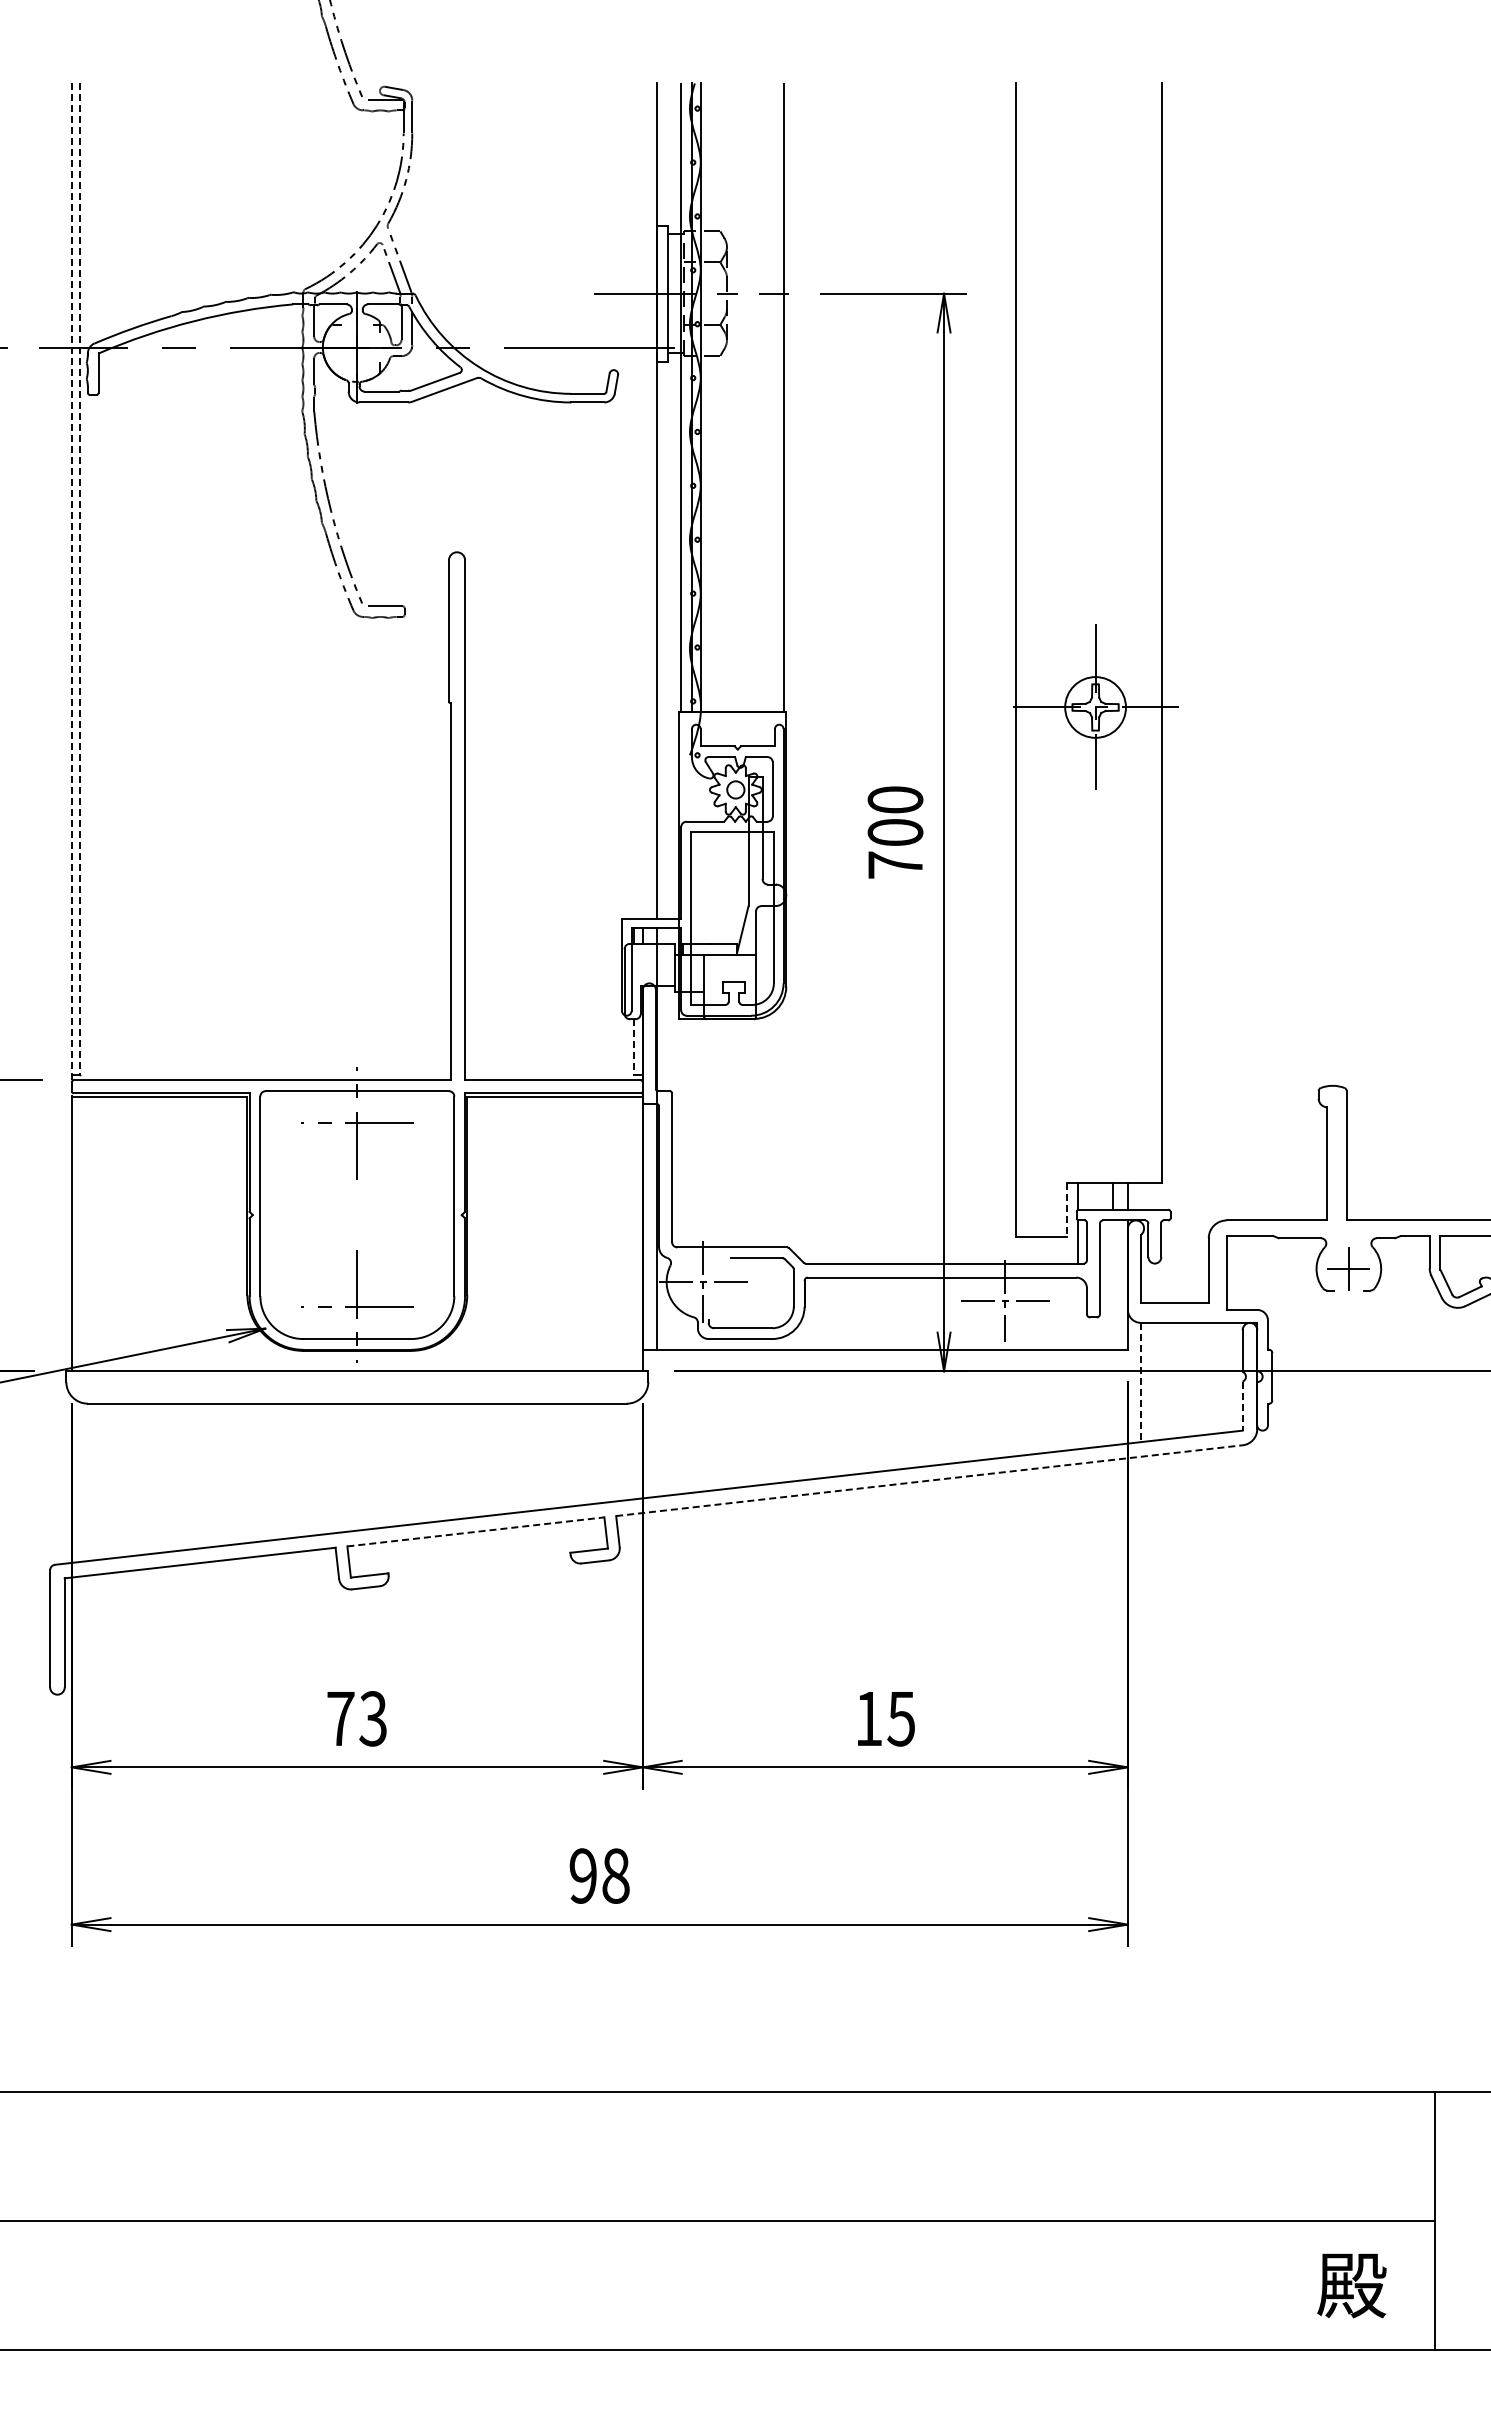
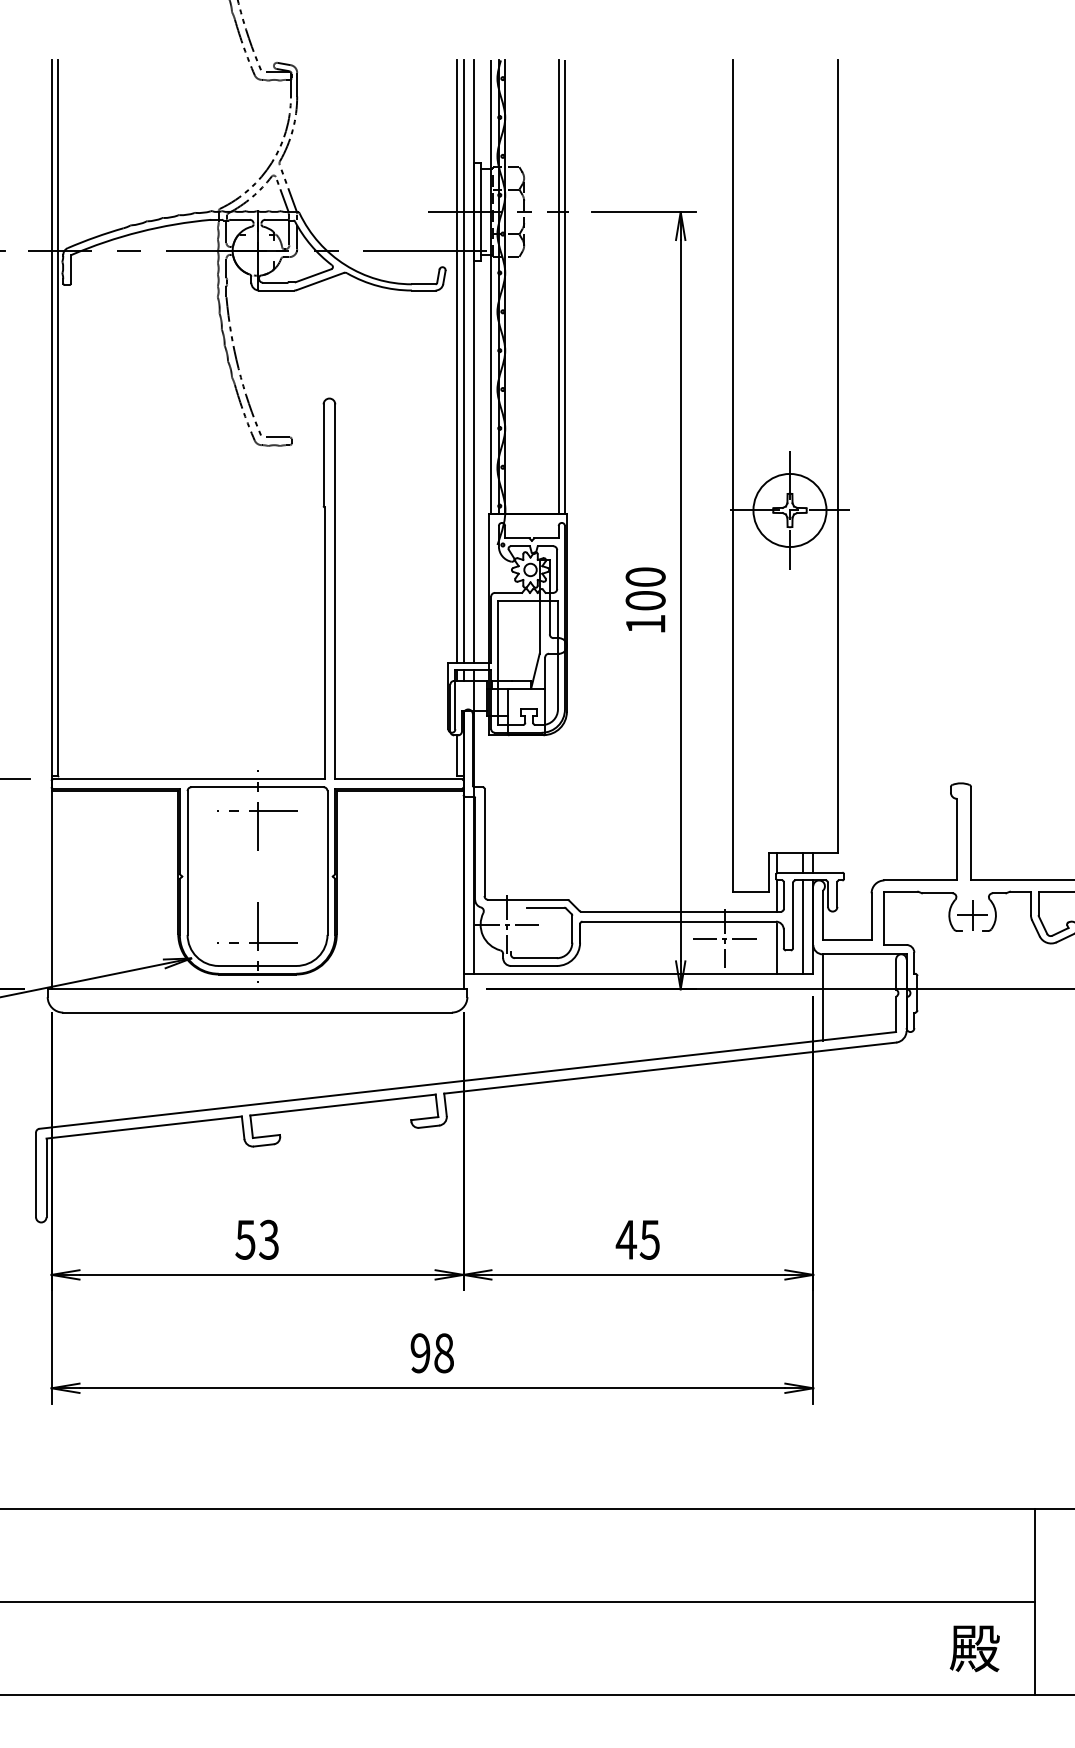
line: (774, 397) -> (558, 286), added
line: (634, 500) -> (457, 361), added
line: (642, 500) -> (463, 361), added
line: (80, 579) -> (57, 418), dashed -> solid
line: (71, 590) -> (51, 426), dashed -> solid
circle: (1095, 707) -> (789, 510), size x1.67
text: (895, 864) -> (645, 623), 700 -> 100
line: (634, 1047) -> (457, 755), dashed -> solid
line: (1067, 1209) -> (769, 872), dashed -> solid
line: (1113, 1284) -> (802, 926), added
line: (1077, 1314) -> (776, 948), added
line: (1140, 1382) -> (822, 997), dashed -> solid
line: (1242, 1406) -> (895, 1014), dashed -> solid
line: (930, 1480) -> (670, 1068), dashed -> solid
line: (476, 1531) -> (343, 1104), dashed -> solid
text: (868, 1718) -> (626, 1239), 15 -> 45
text: (340, 1719) -> (245, 1240), 73 -> 53

